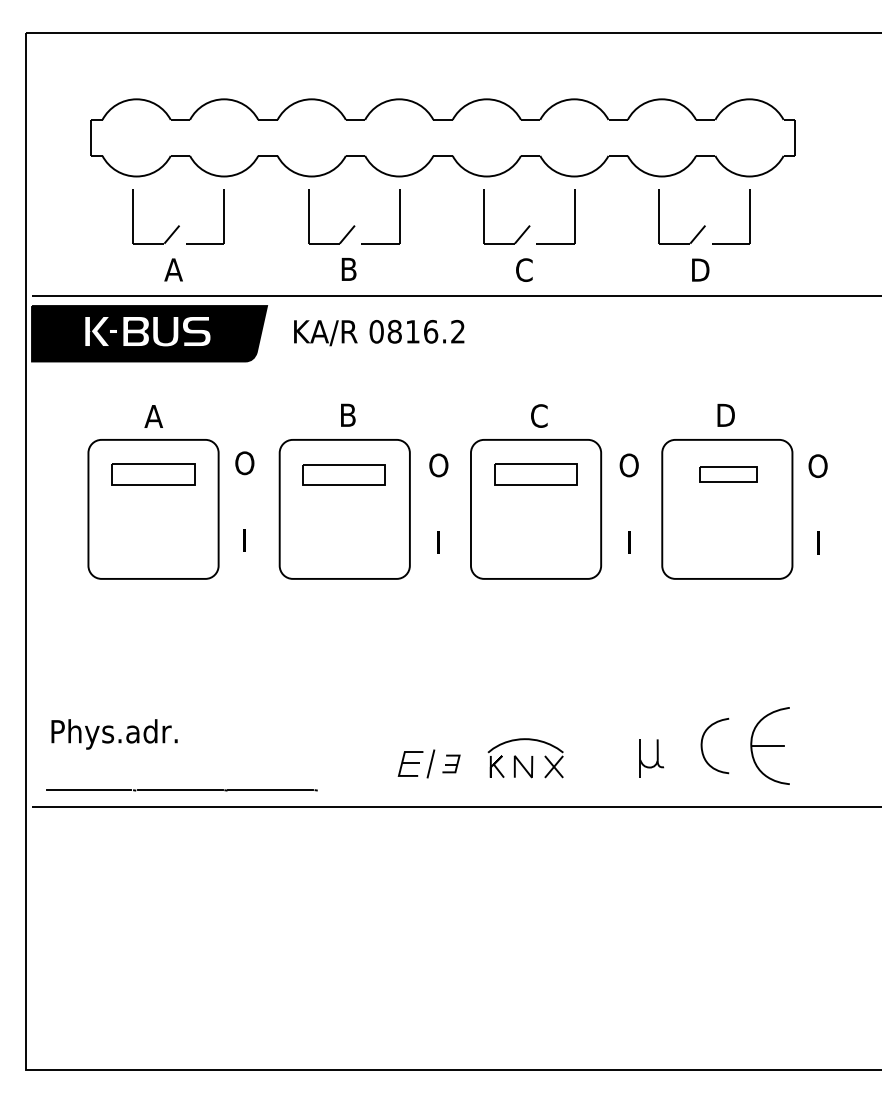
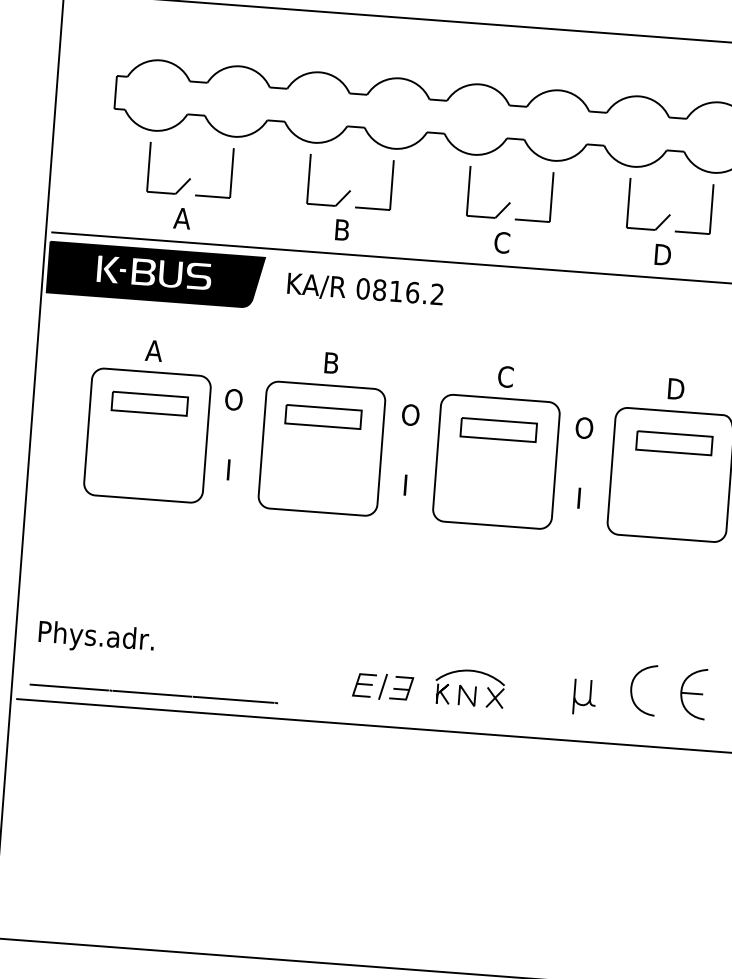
part: (728, 474) -> (674, 443), size x1.43
part: (769, 745) -> (693, 693), size x0.71
part: (451, 763) -> (401, 687), size x1.43

